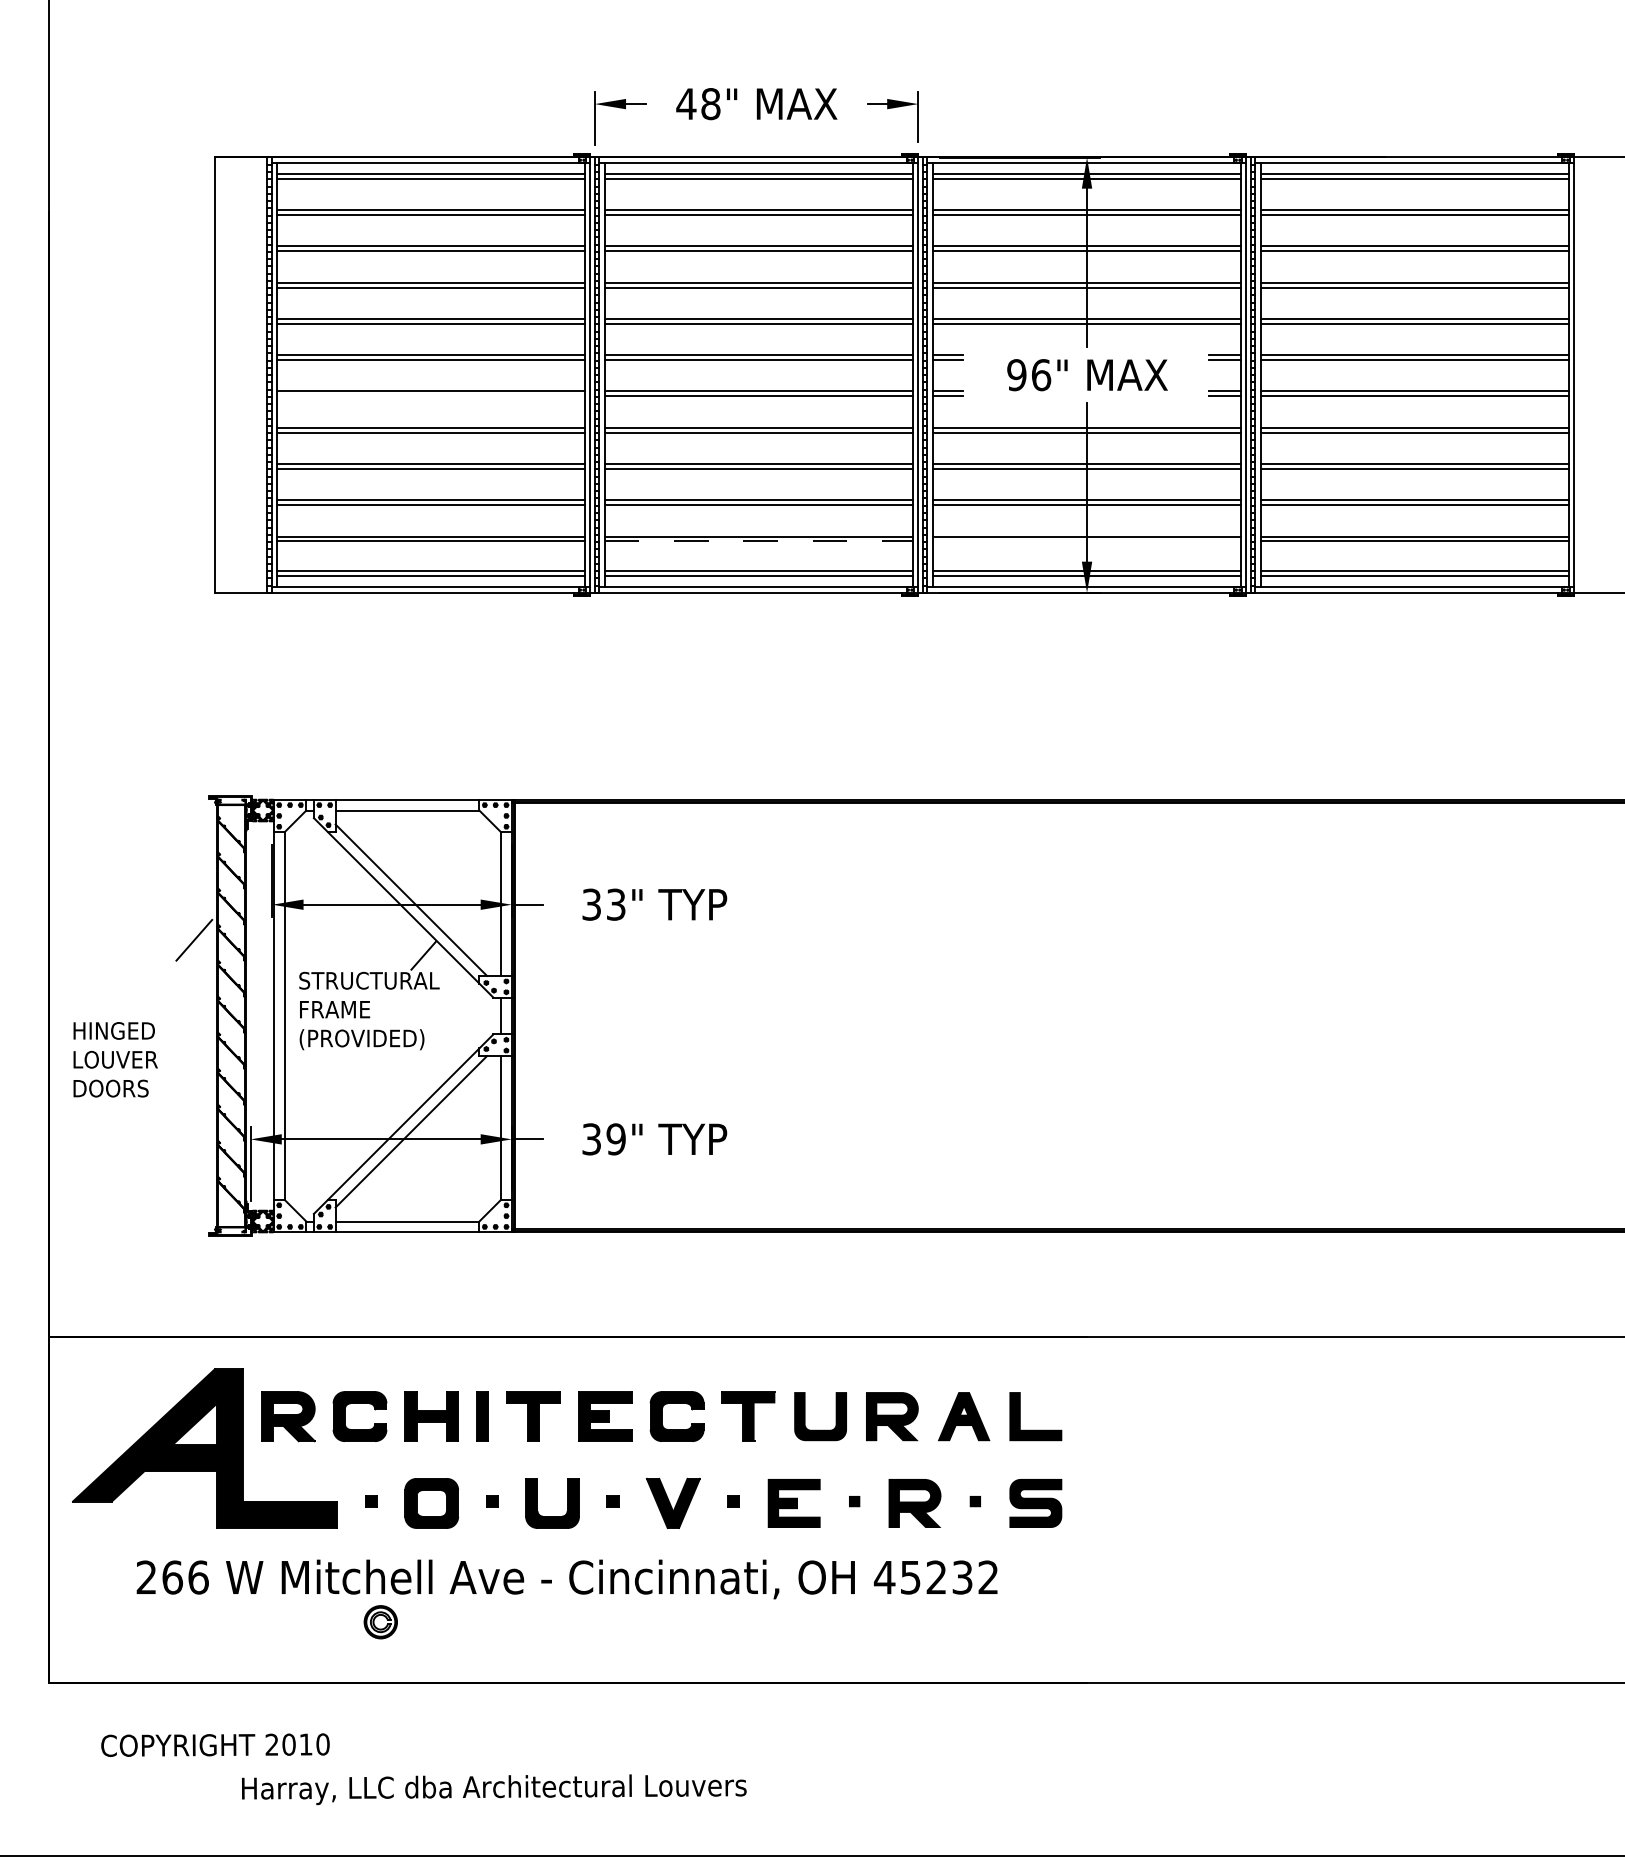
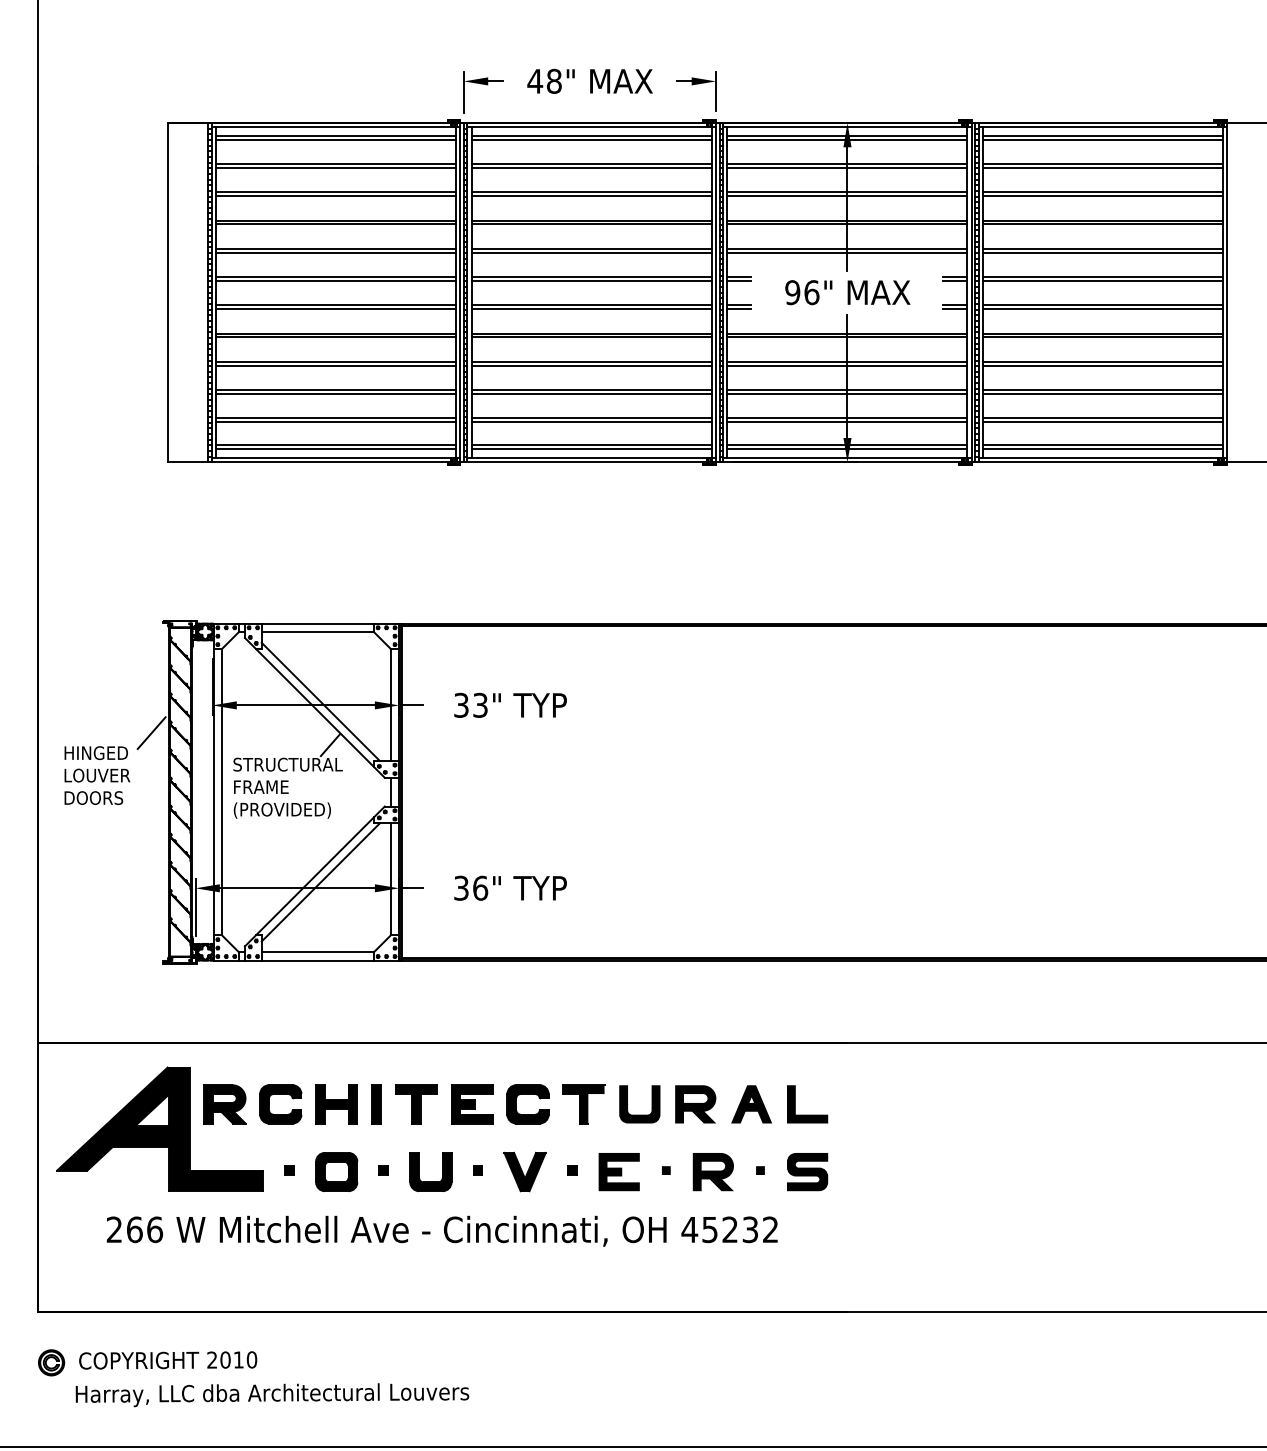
line: (430, 396) -> (335, 309), added
line: (758, 541) -> (591, 422), dashed -> solid
line: (1086, 541) -> (847, 422), added
text: (115, 1059) -> (97, 775), moved
text: (616, 1139) -> (480, 888), 39" -> 36"
part: (380, 1622) -> (51, 1363), moved
text: (494, 1789) -> (272, 1395), moved

